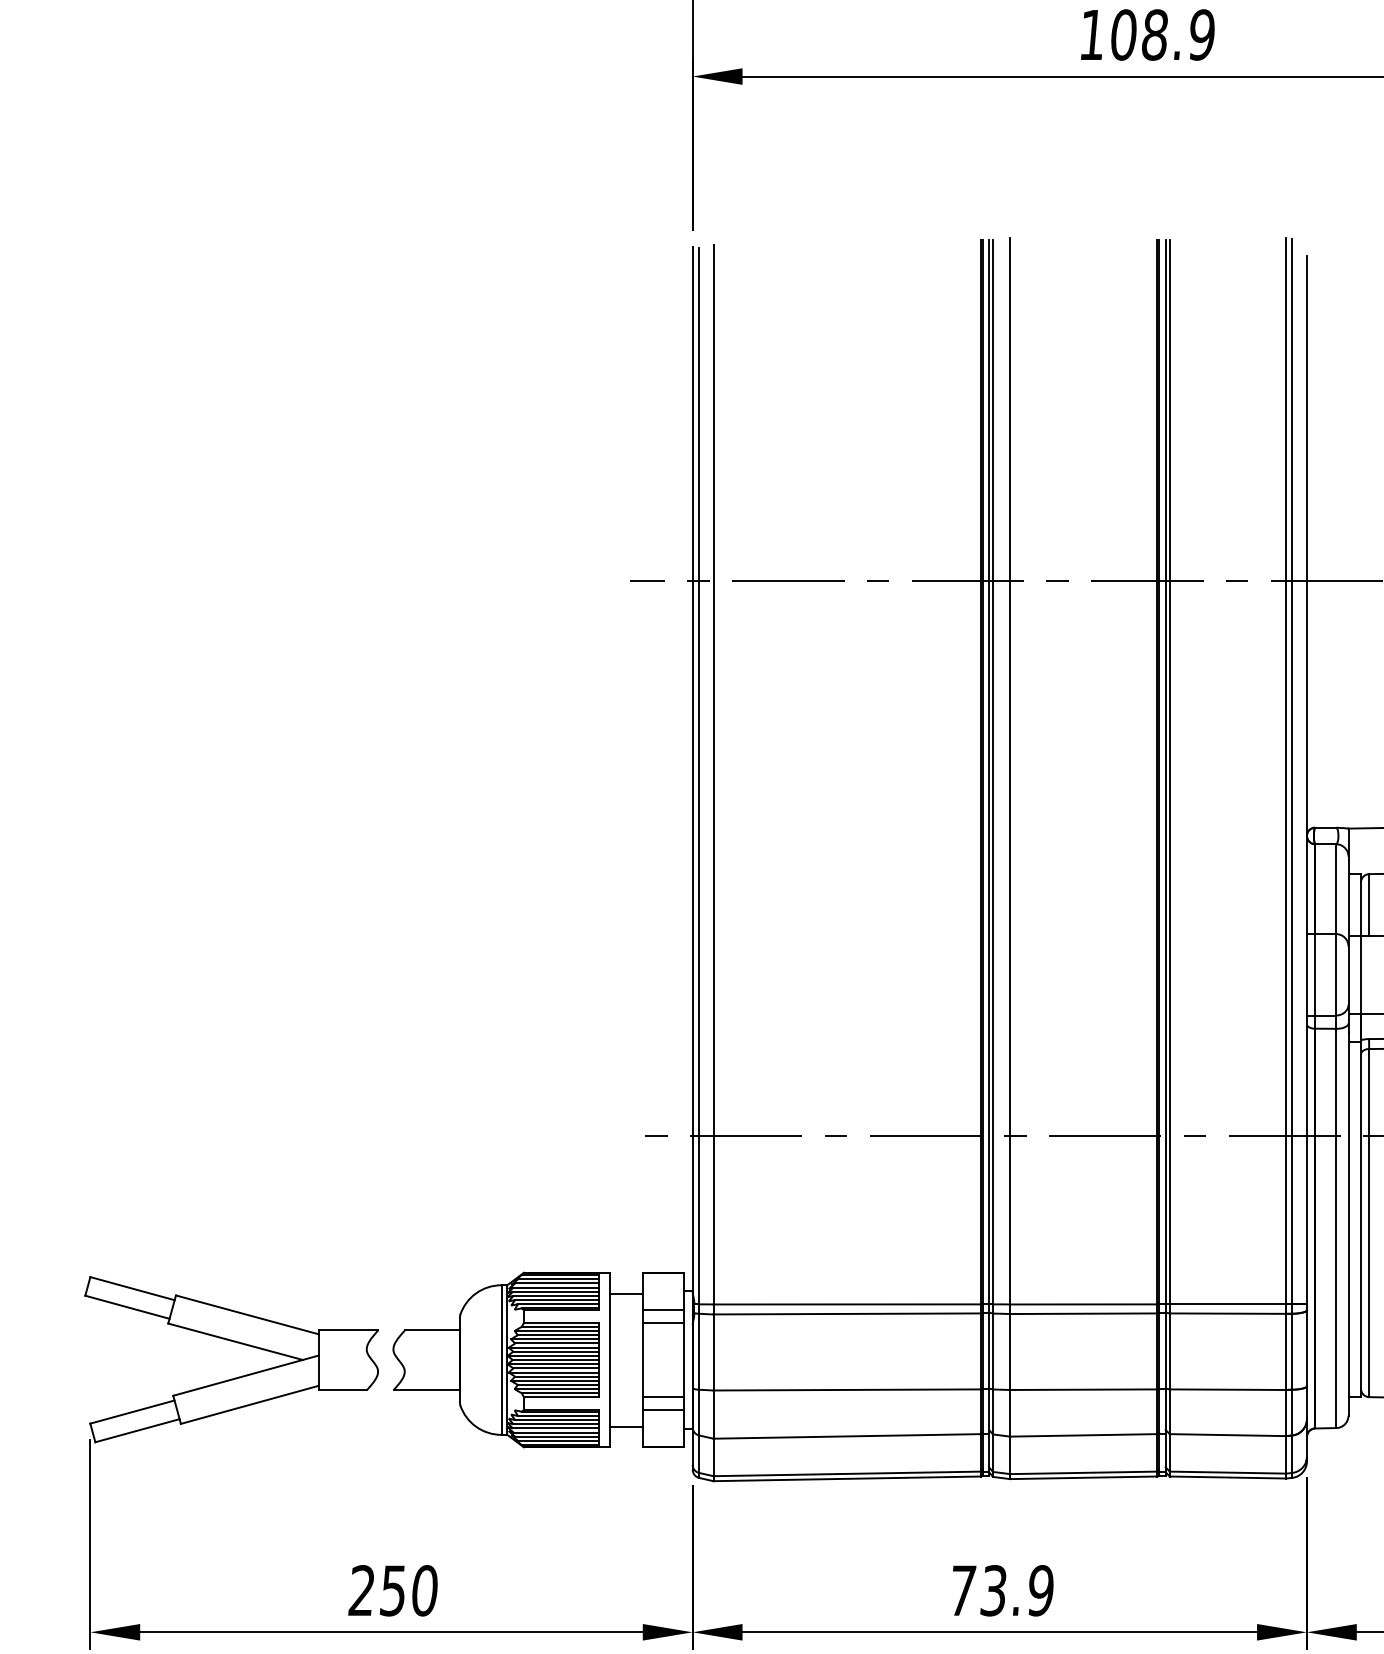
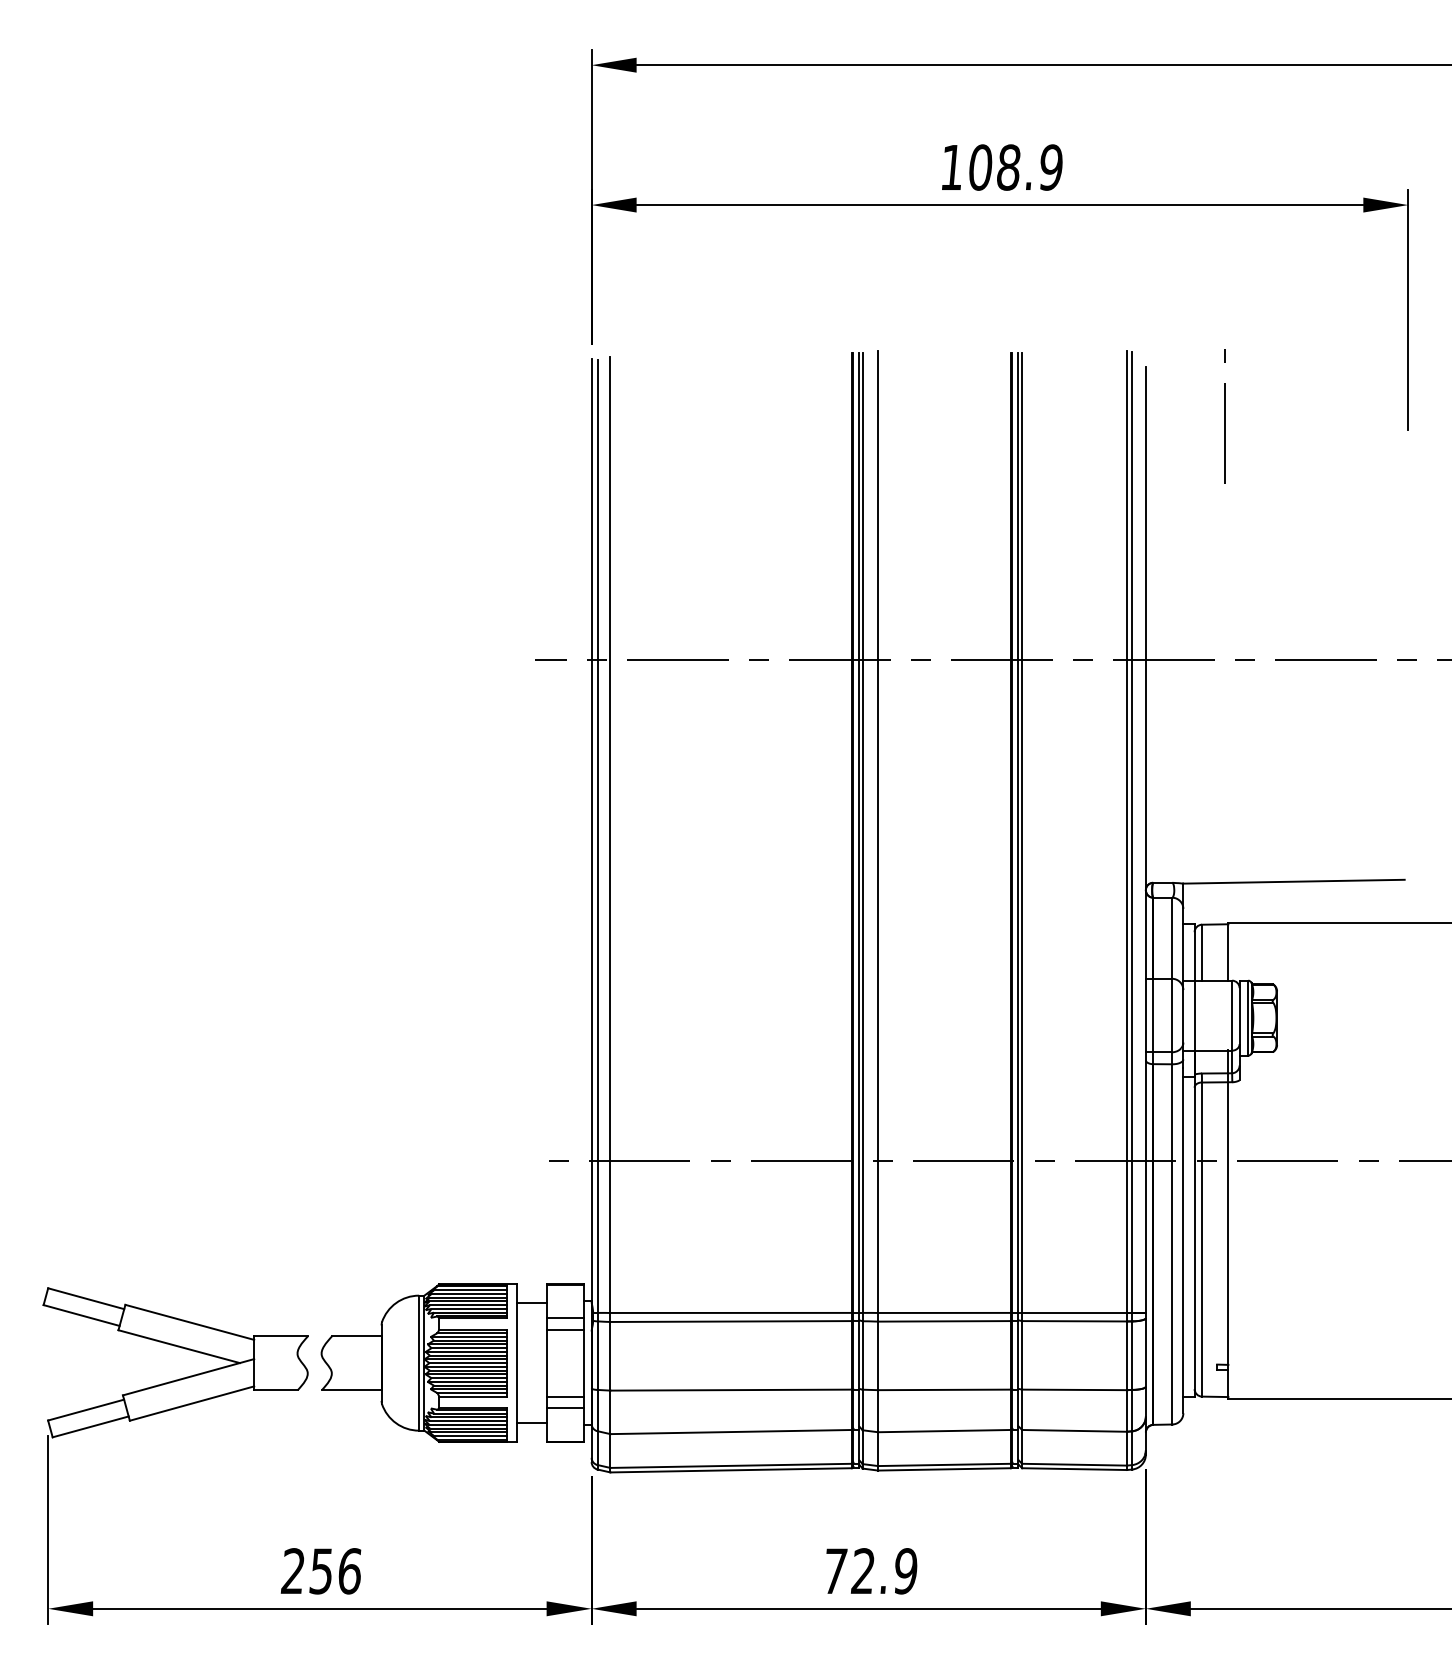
text: (424, 1590) -> (349, 1571), 250 -> 256
text: (992, 1590) -> (862, 1571), 73.9 -> 72.9

